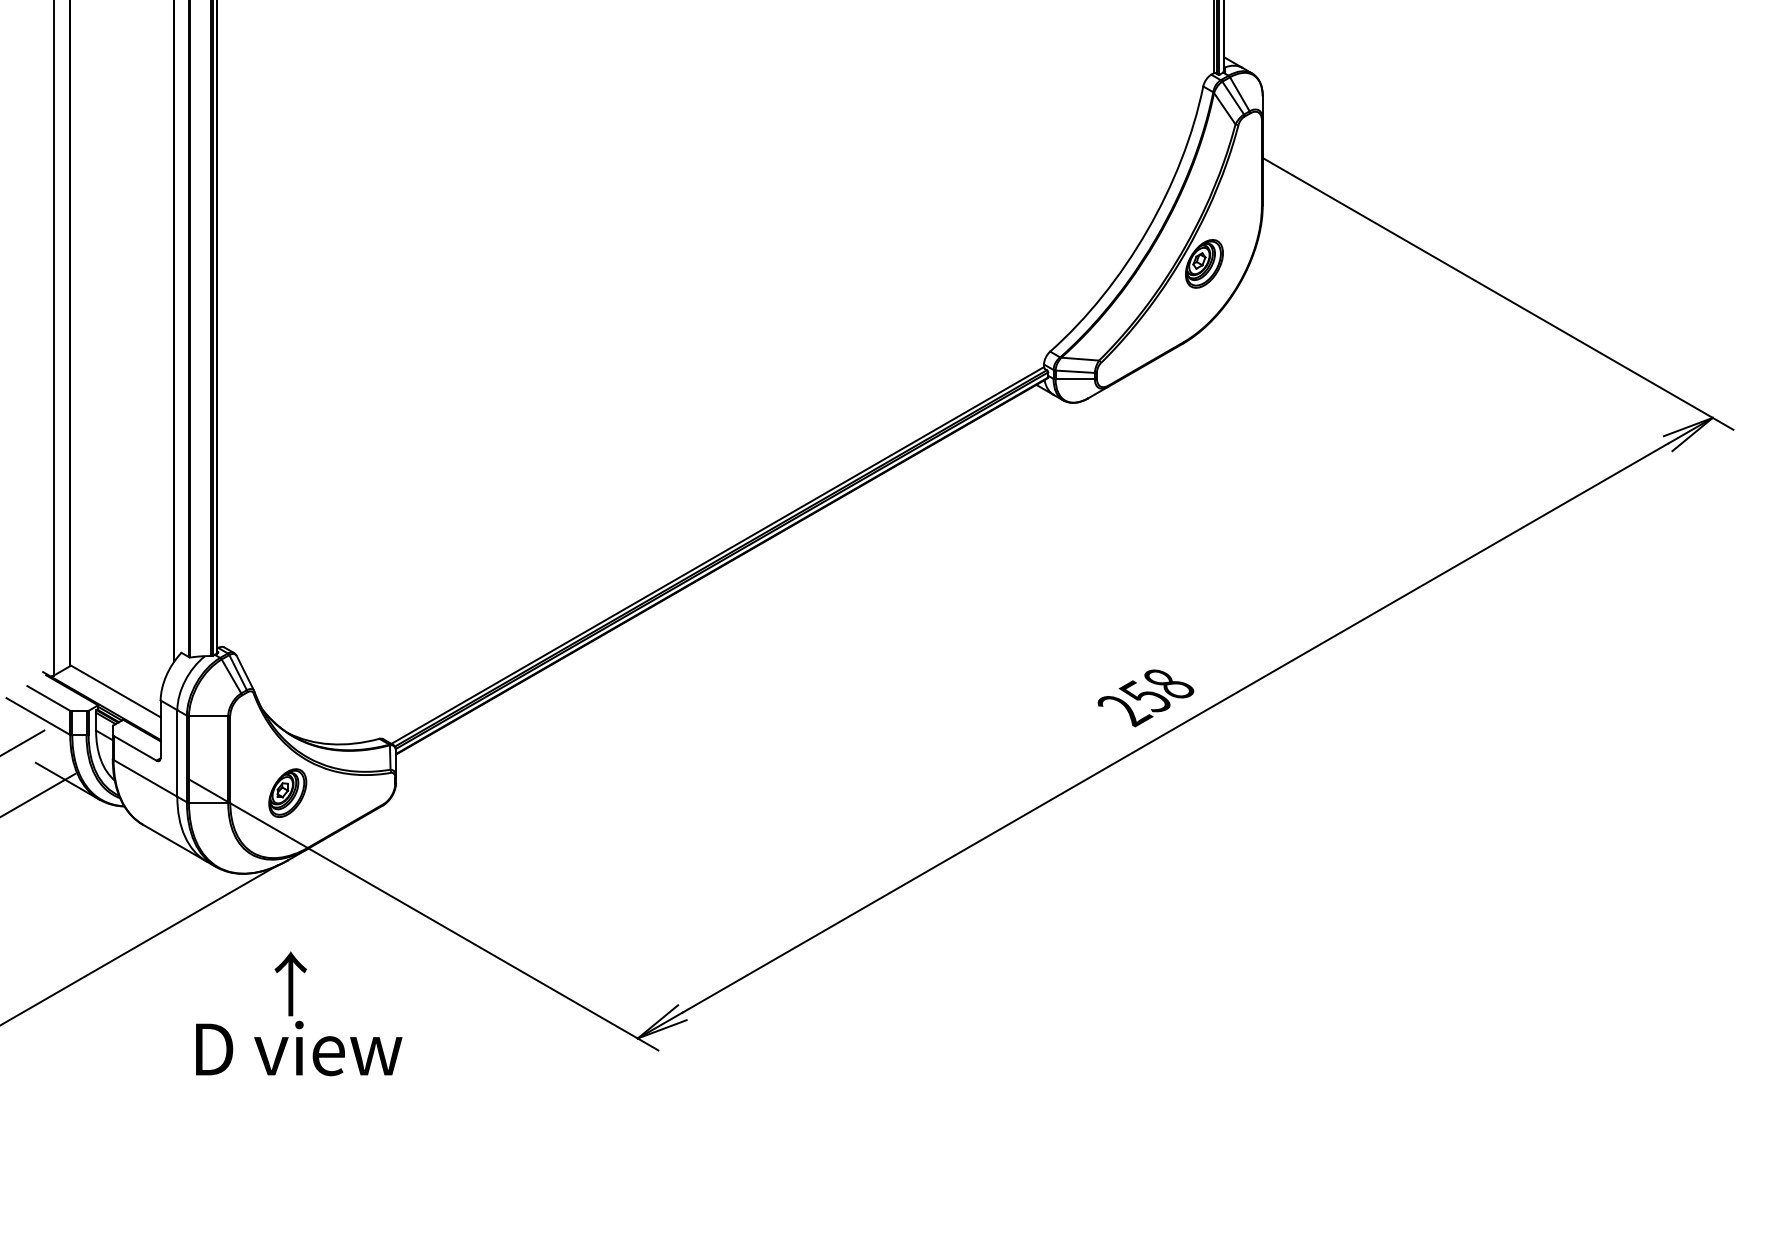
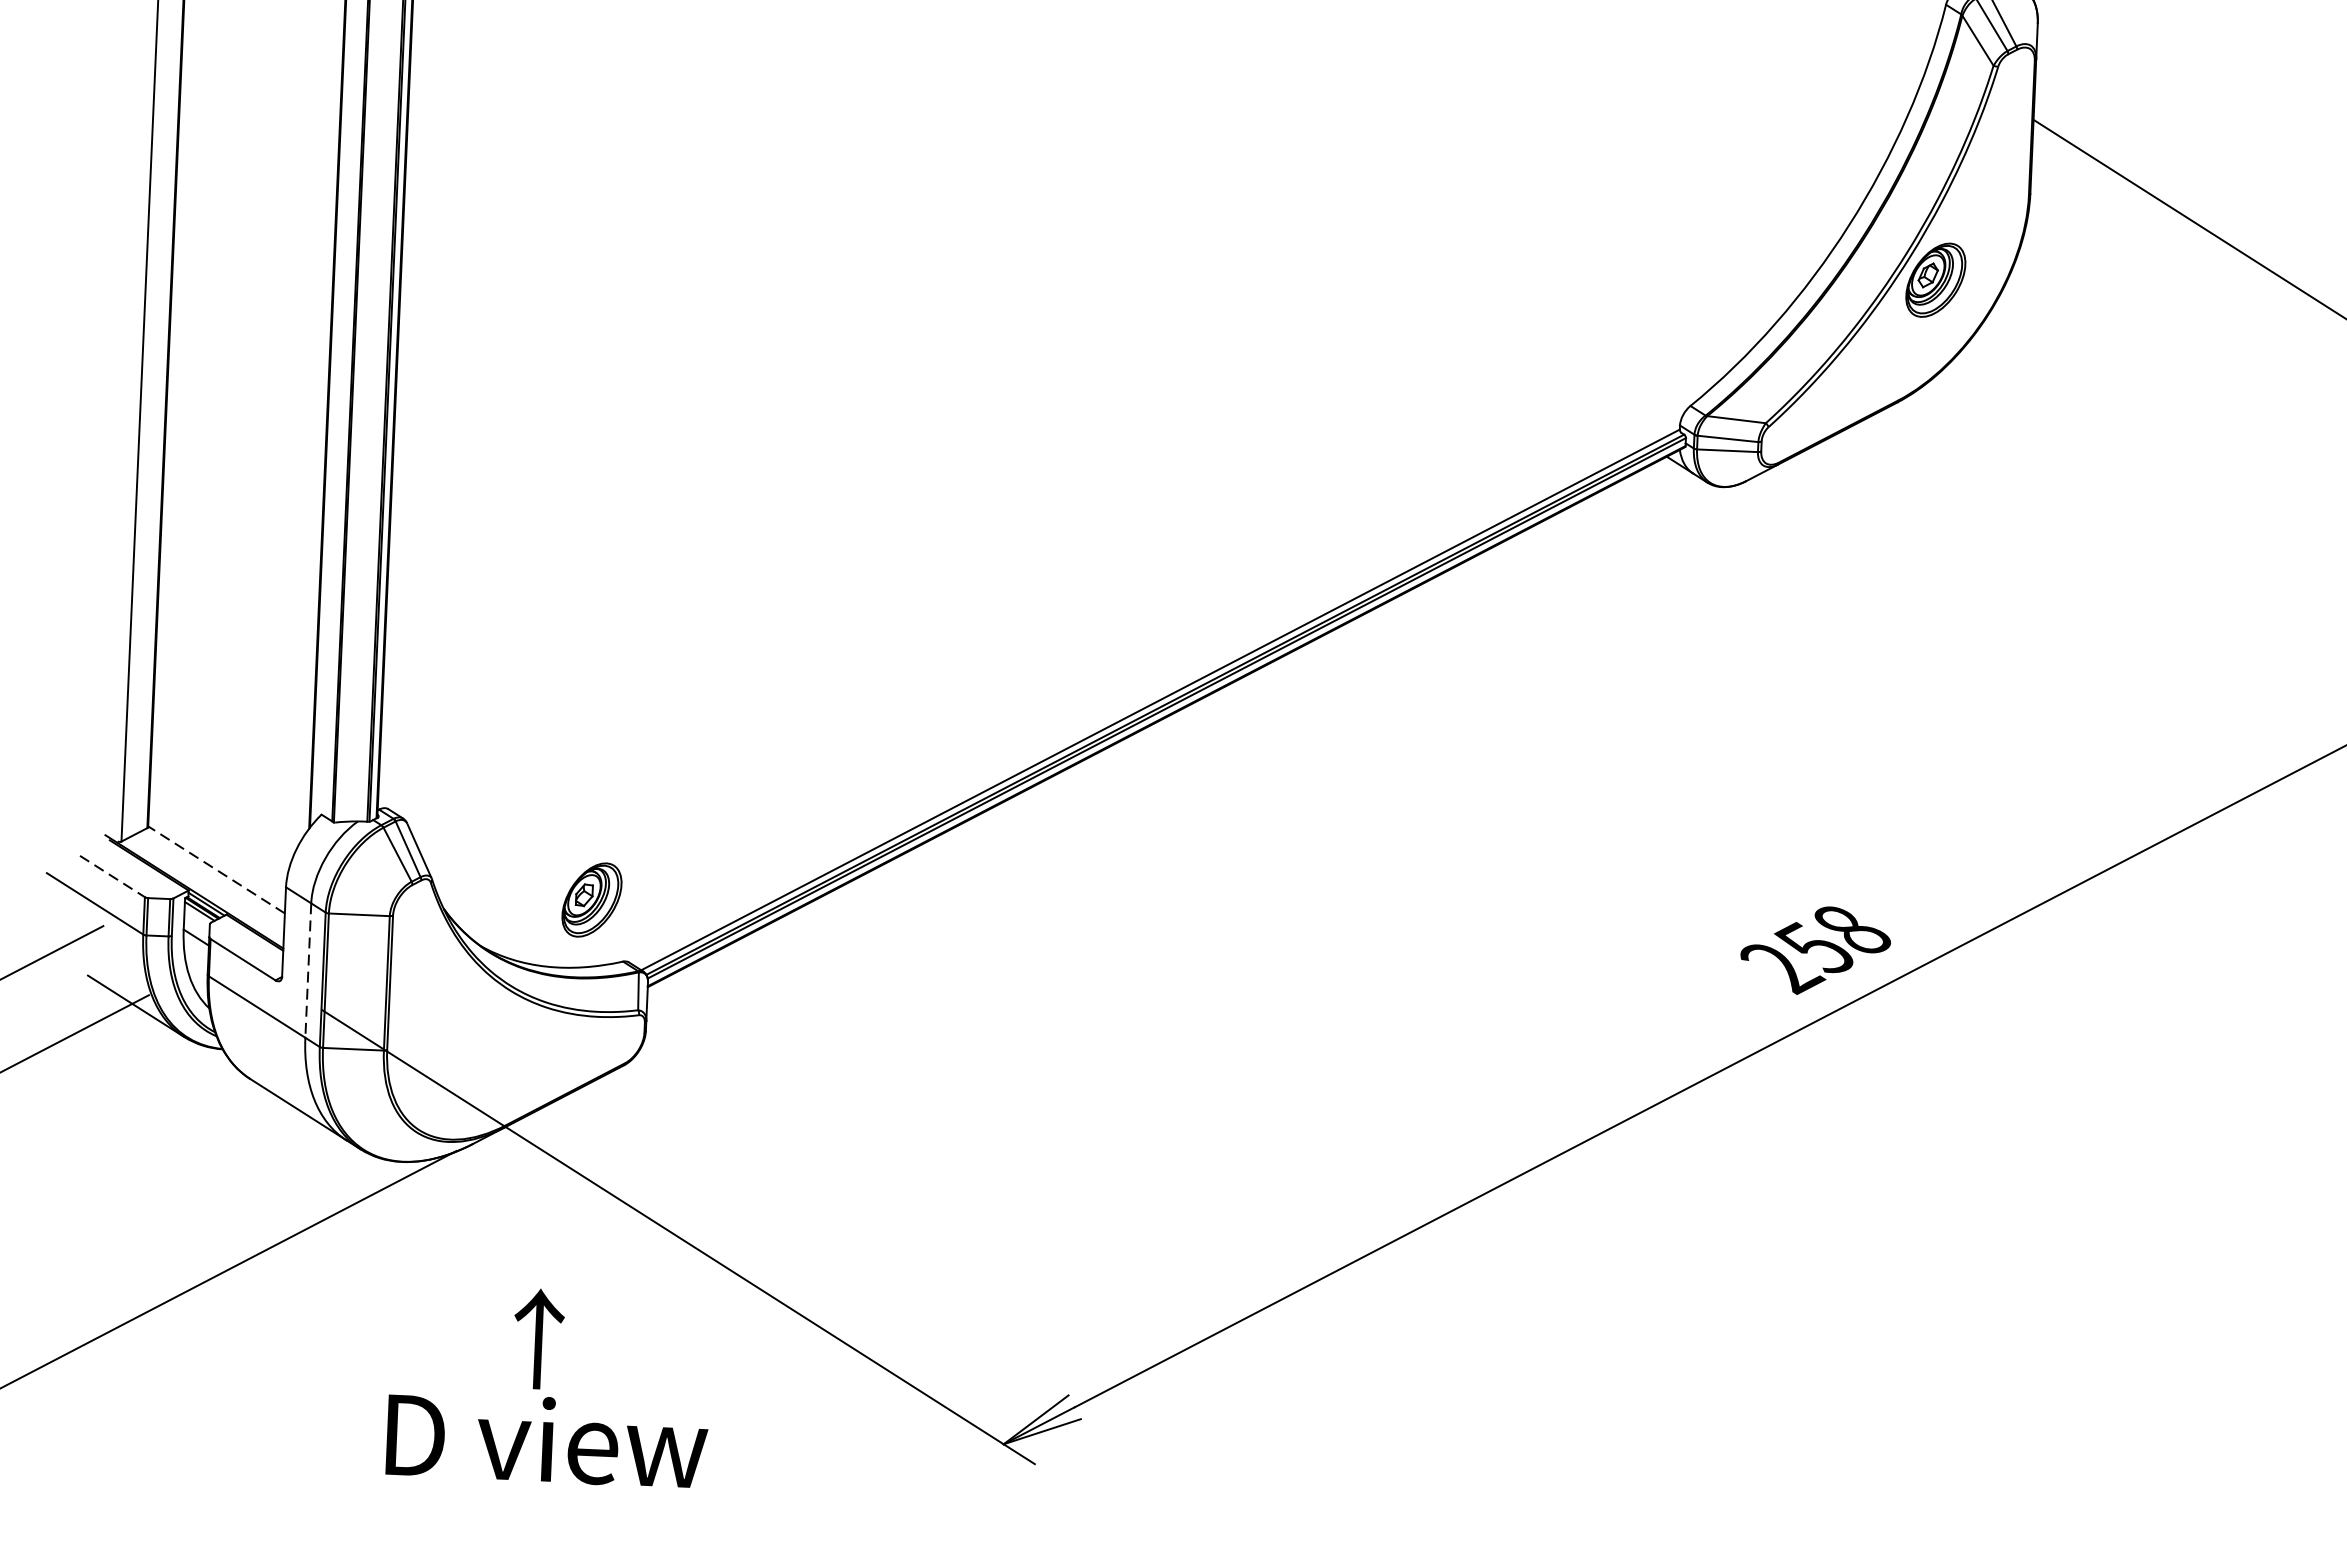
line: (115, 691) -> (216, 870), solid -> dashed
line: (48, 698) -> (112, 876), solid -> dashed
line: (177, 753) -> (308, 970), solid -> dashed
part: (287, 792) -> (591, 899), moved
text: (299, 1013) -> (550, 1385), moved

